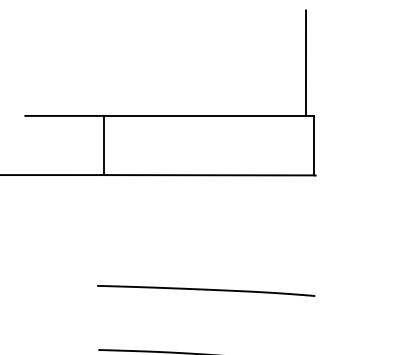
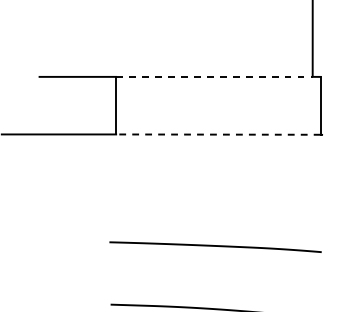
line: (205, 115) -> (214, 76), solid -> dashed
line: (208, 175) -> (217, 134), solid -> dashed

